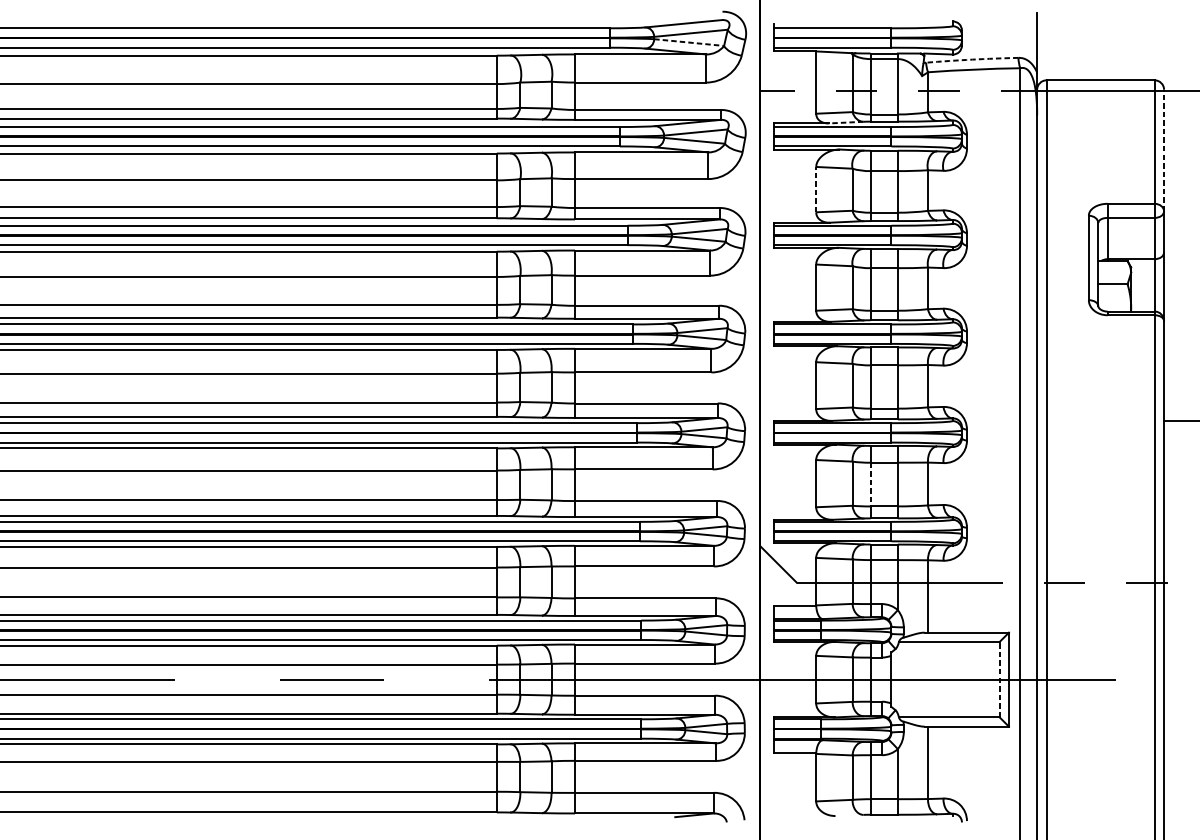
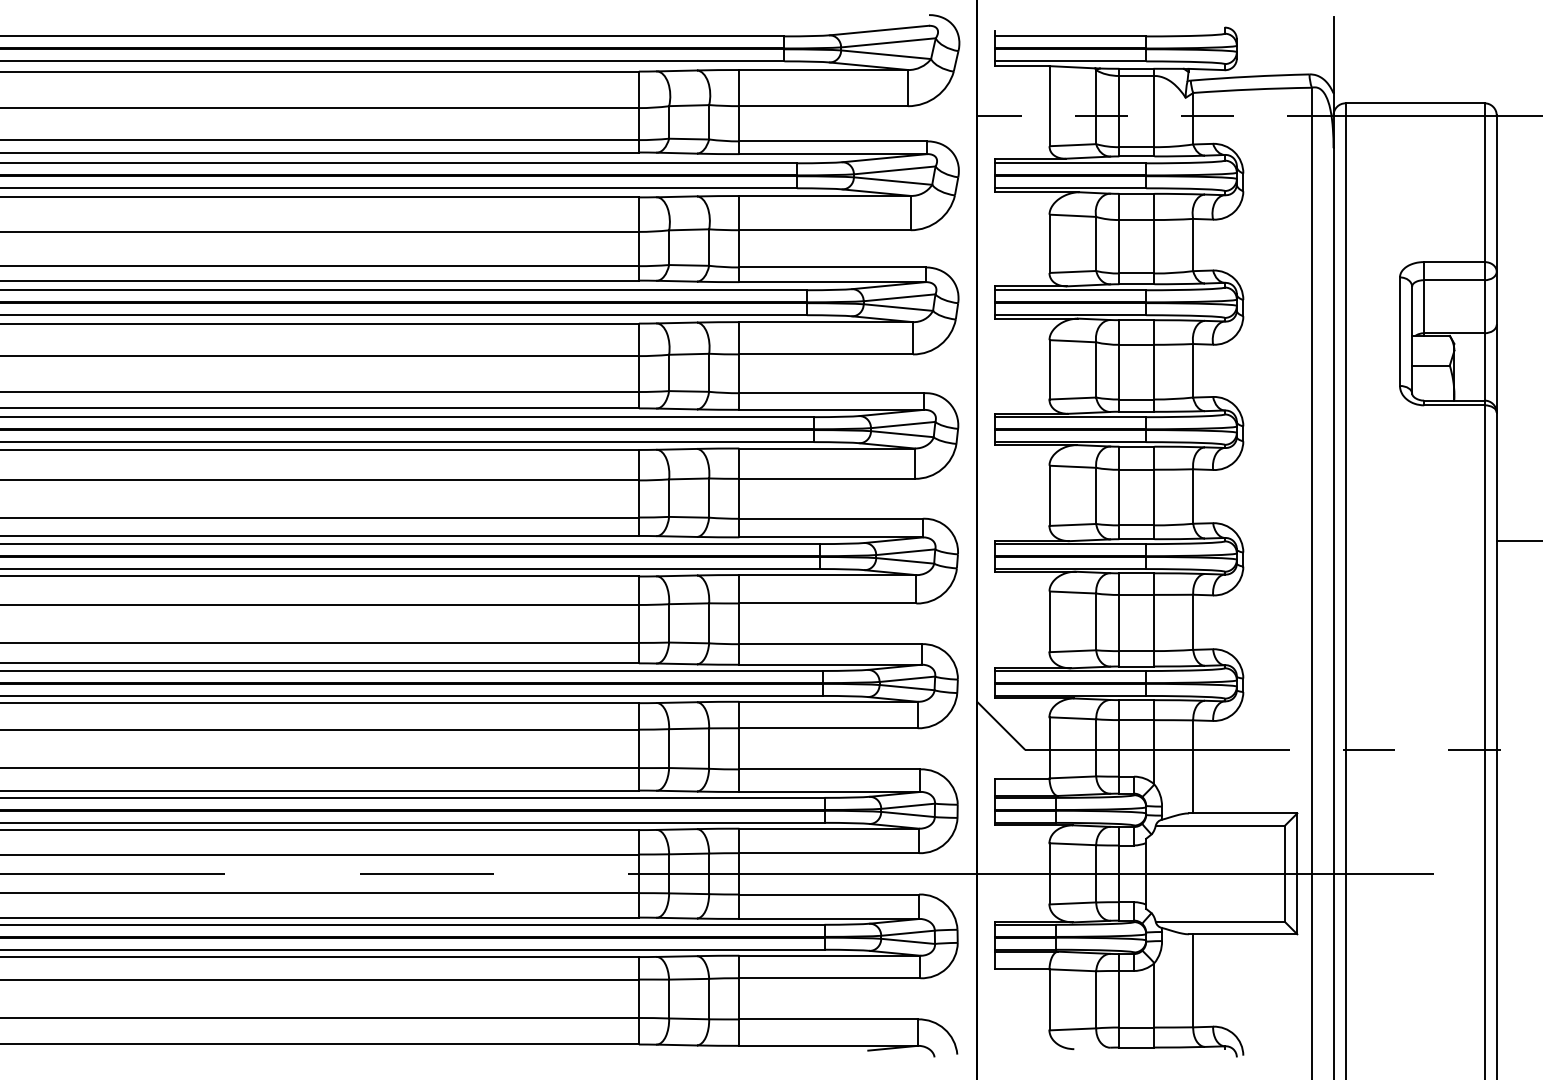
line: (689, 42) -> (886, 54), dashed -> solid
arc: (972, 59) -> (1250, 76), dashed -> solid
line: (845, 122) -> (1087, 157), dashed -> solid
line: (1163, 150) -> (1496, 193), dashed -> solid
line: (816, 189) -> (1049, 243), dashed -> solid
line: (870, 484) -> (1119, 623), dashed -> solid
line: (999, 679) -> (1285, 873), dashed -> solid

